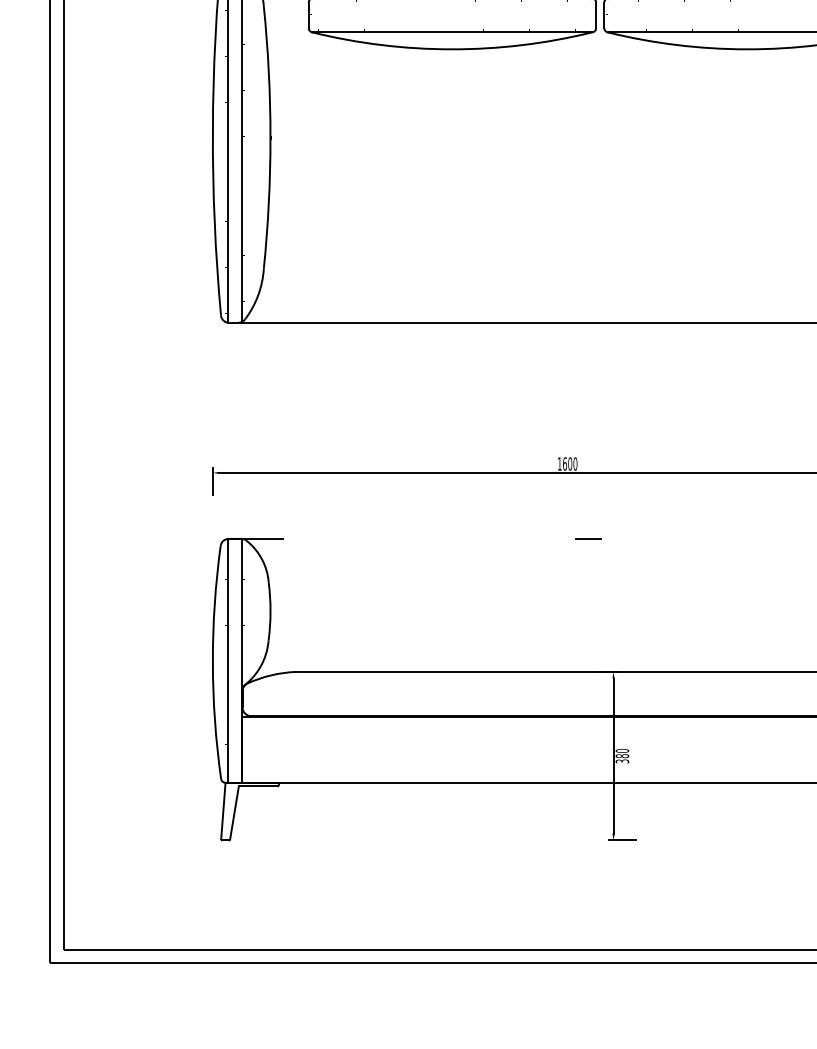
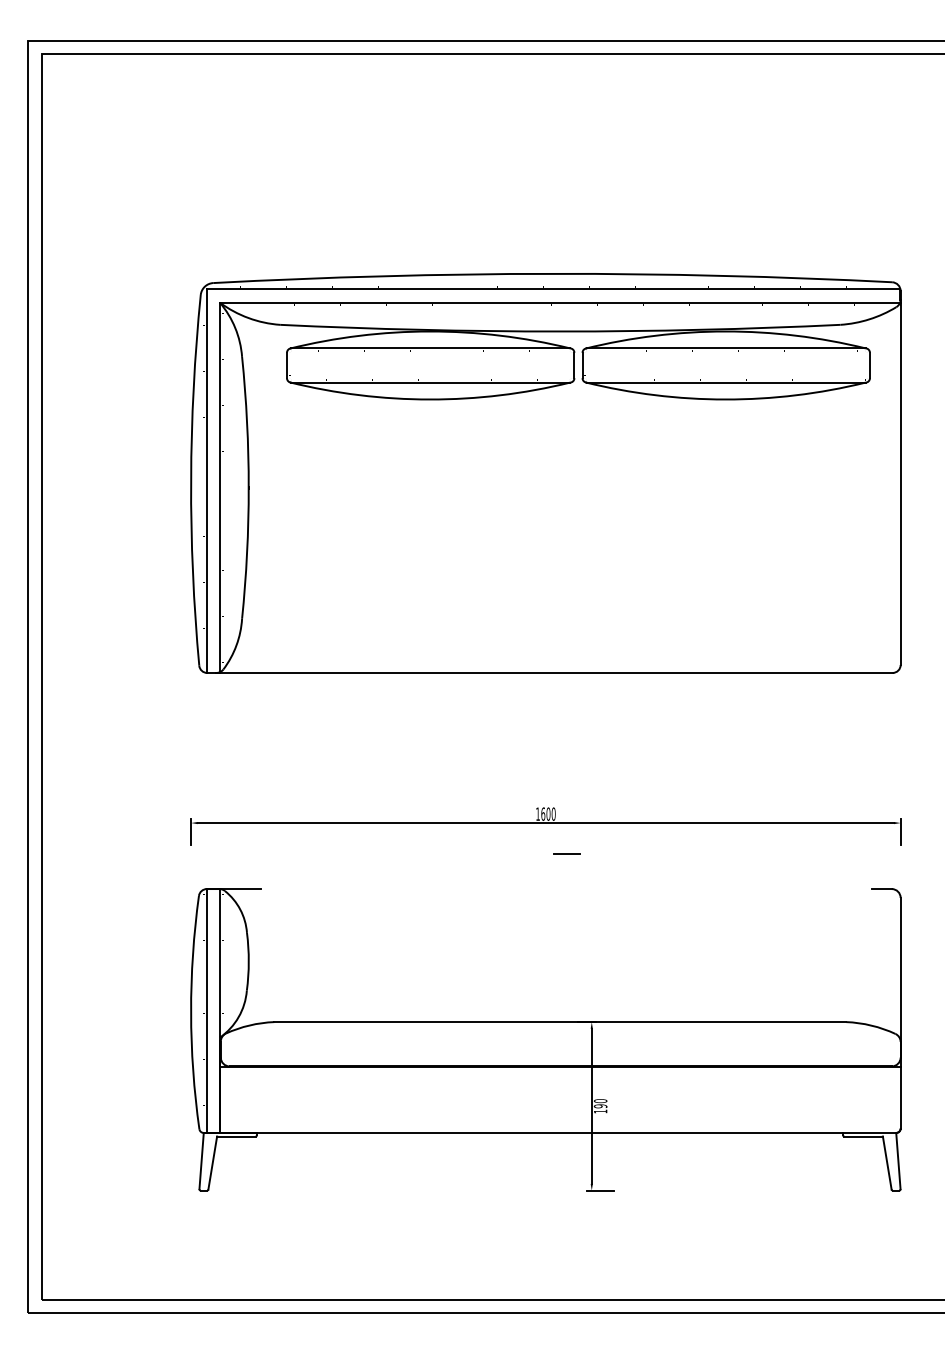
line: (588, 538) -> (566, 853), moved
text: (622, 758) -> (600, 1108), 380 -> 190

